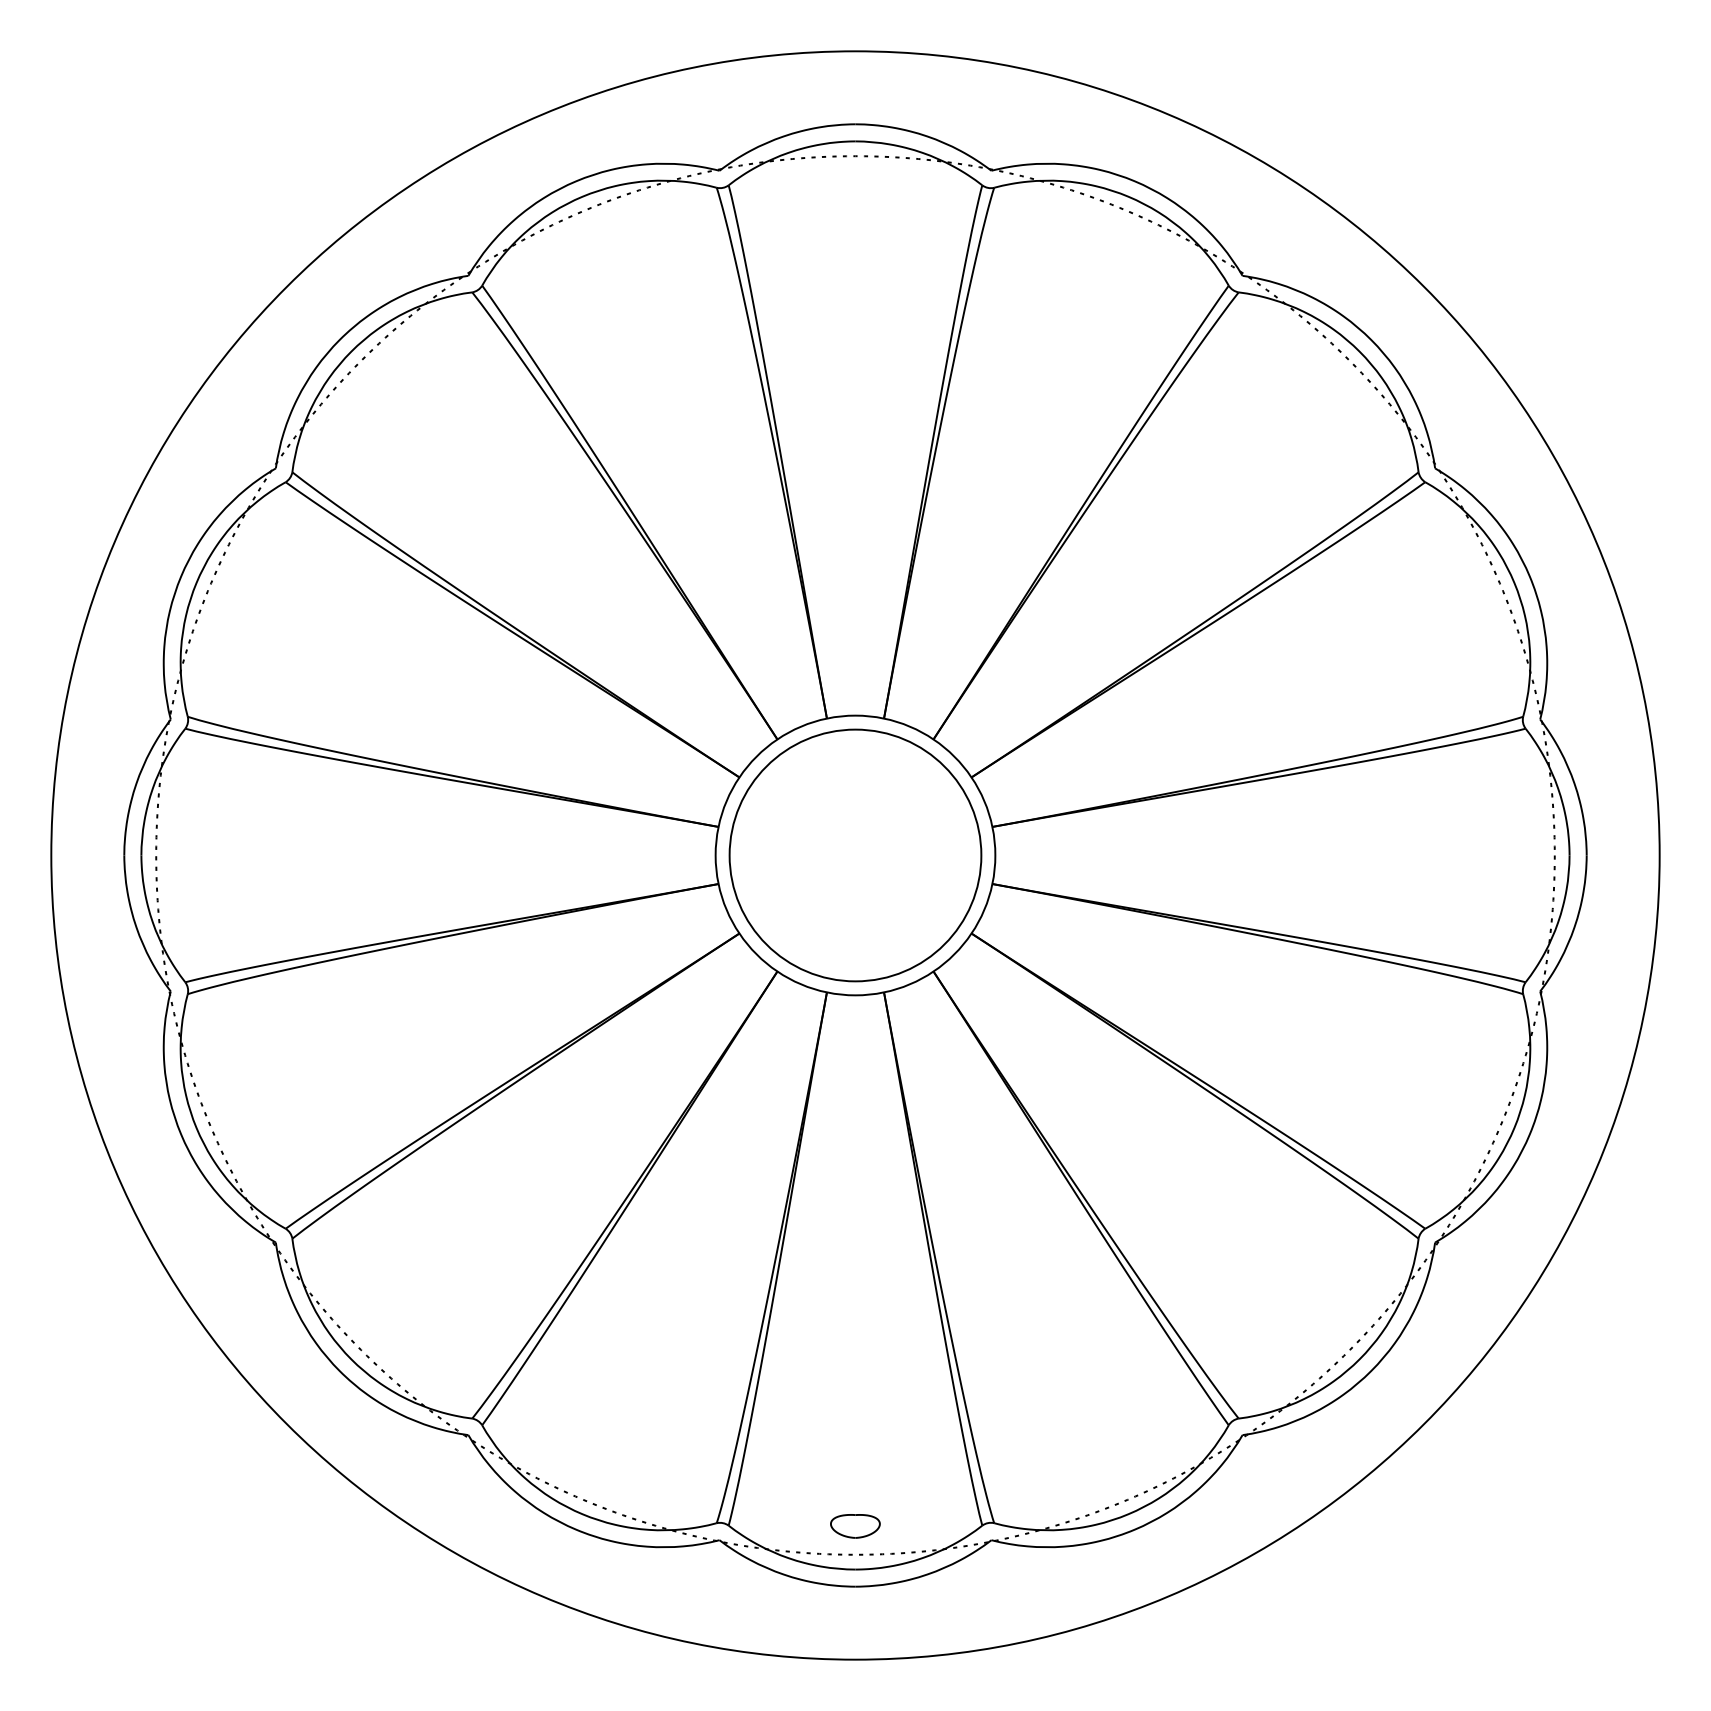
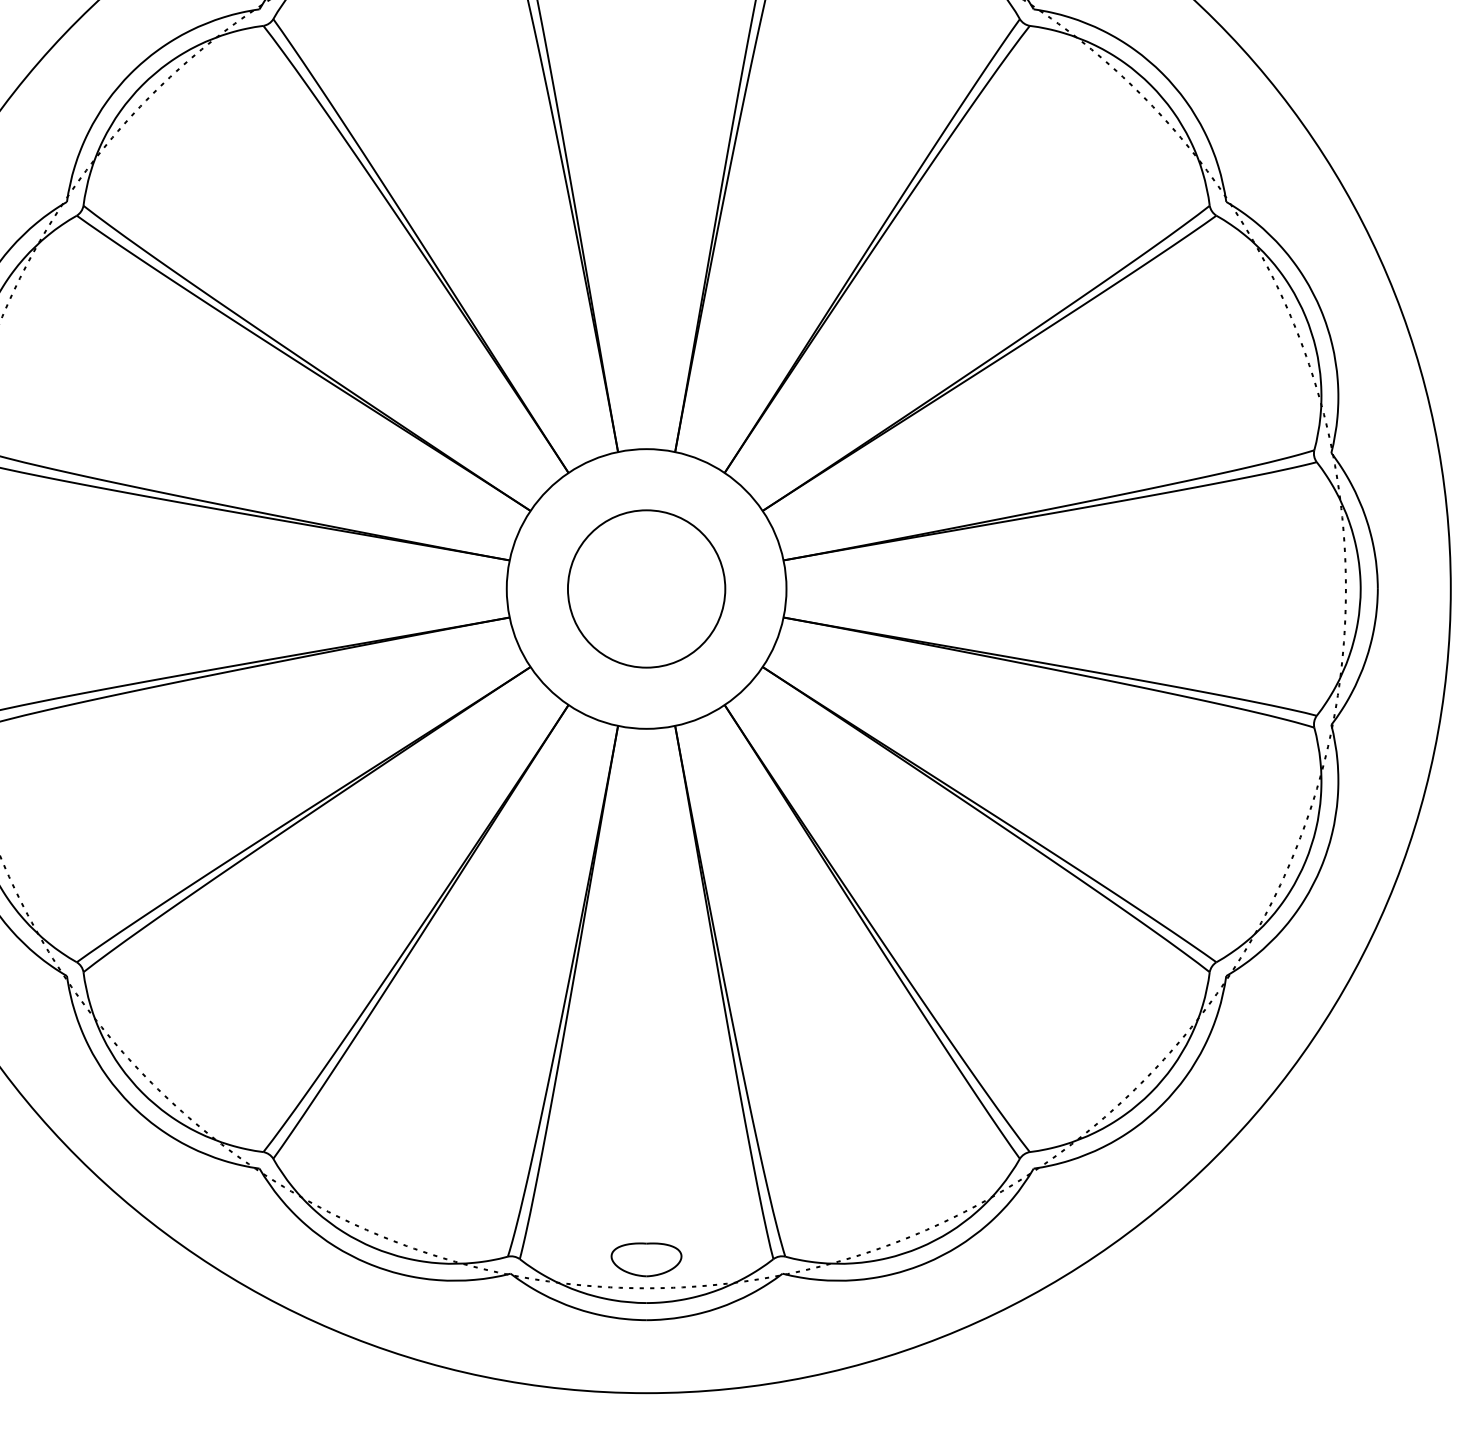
circle: (855, 855) -> (646, 589), size x0.62
part: (855, 1526) -> (646, 1260), size x1.43

